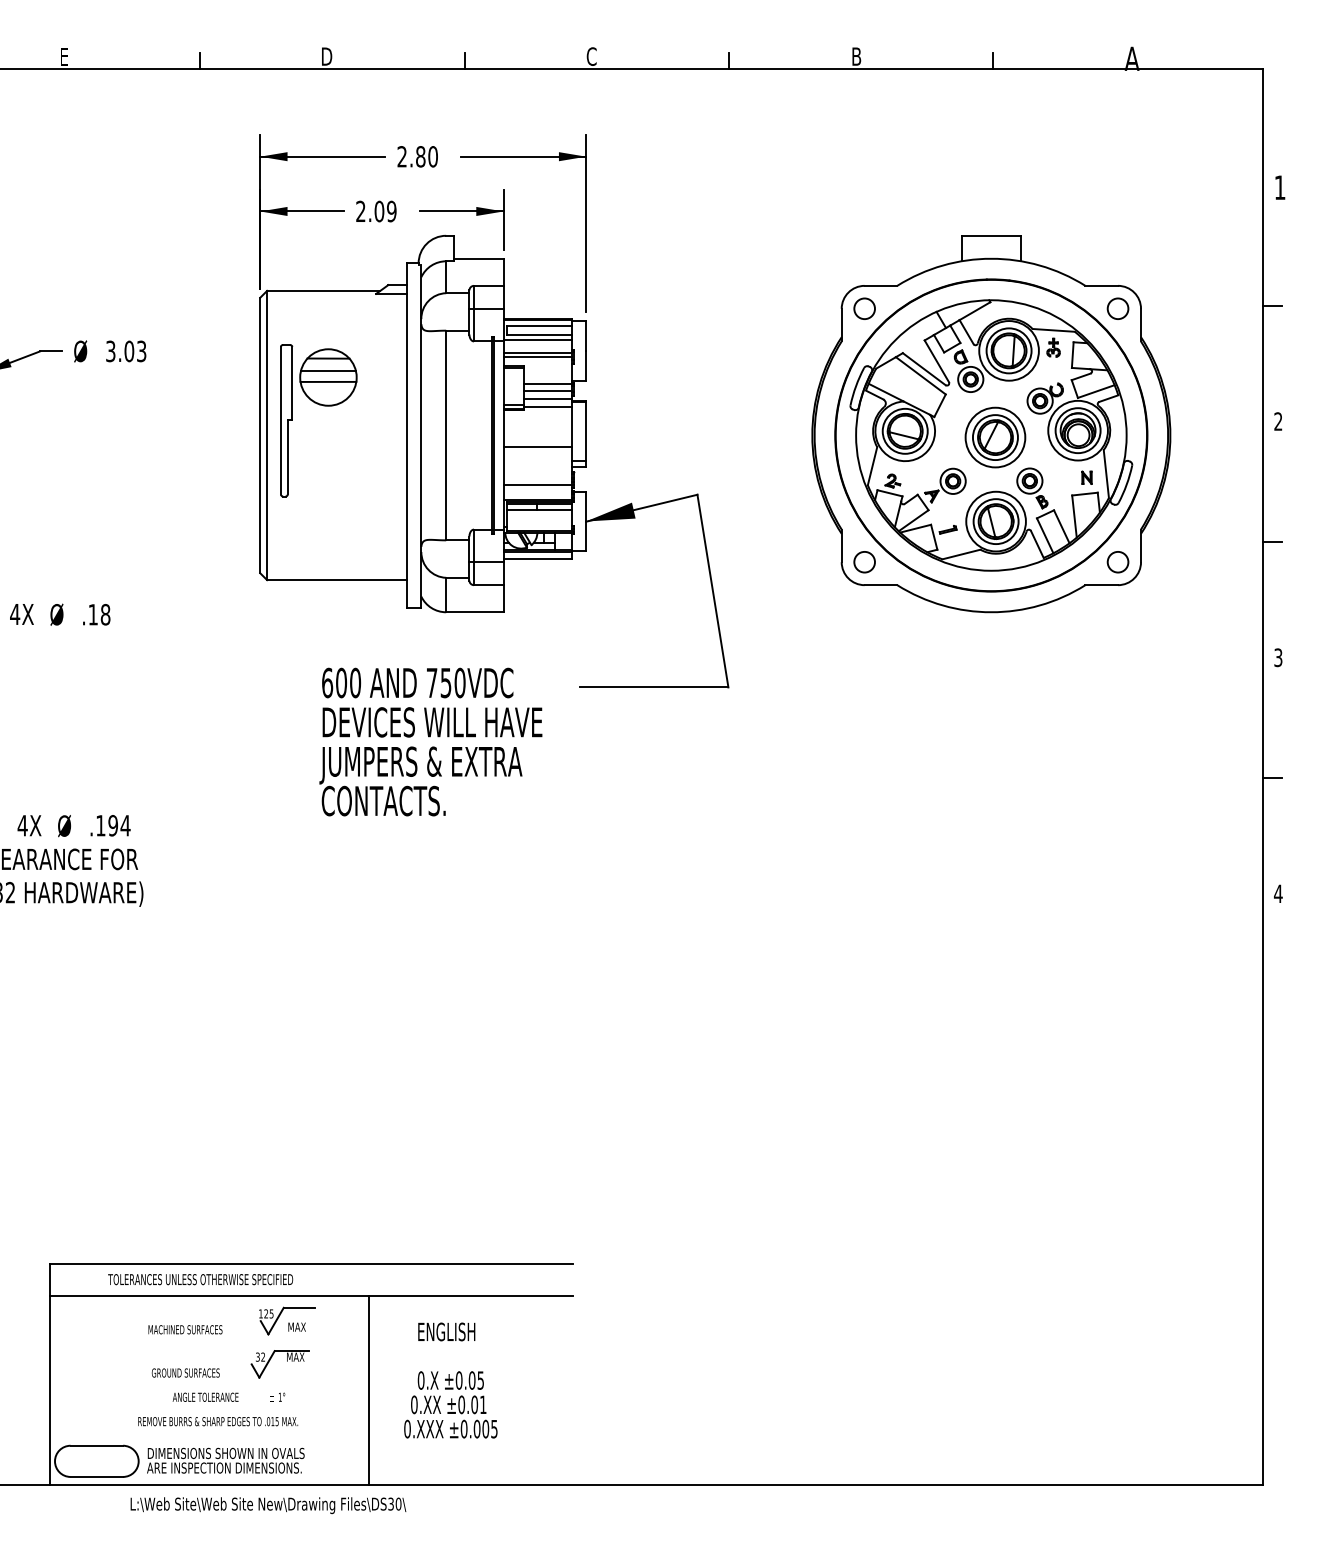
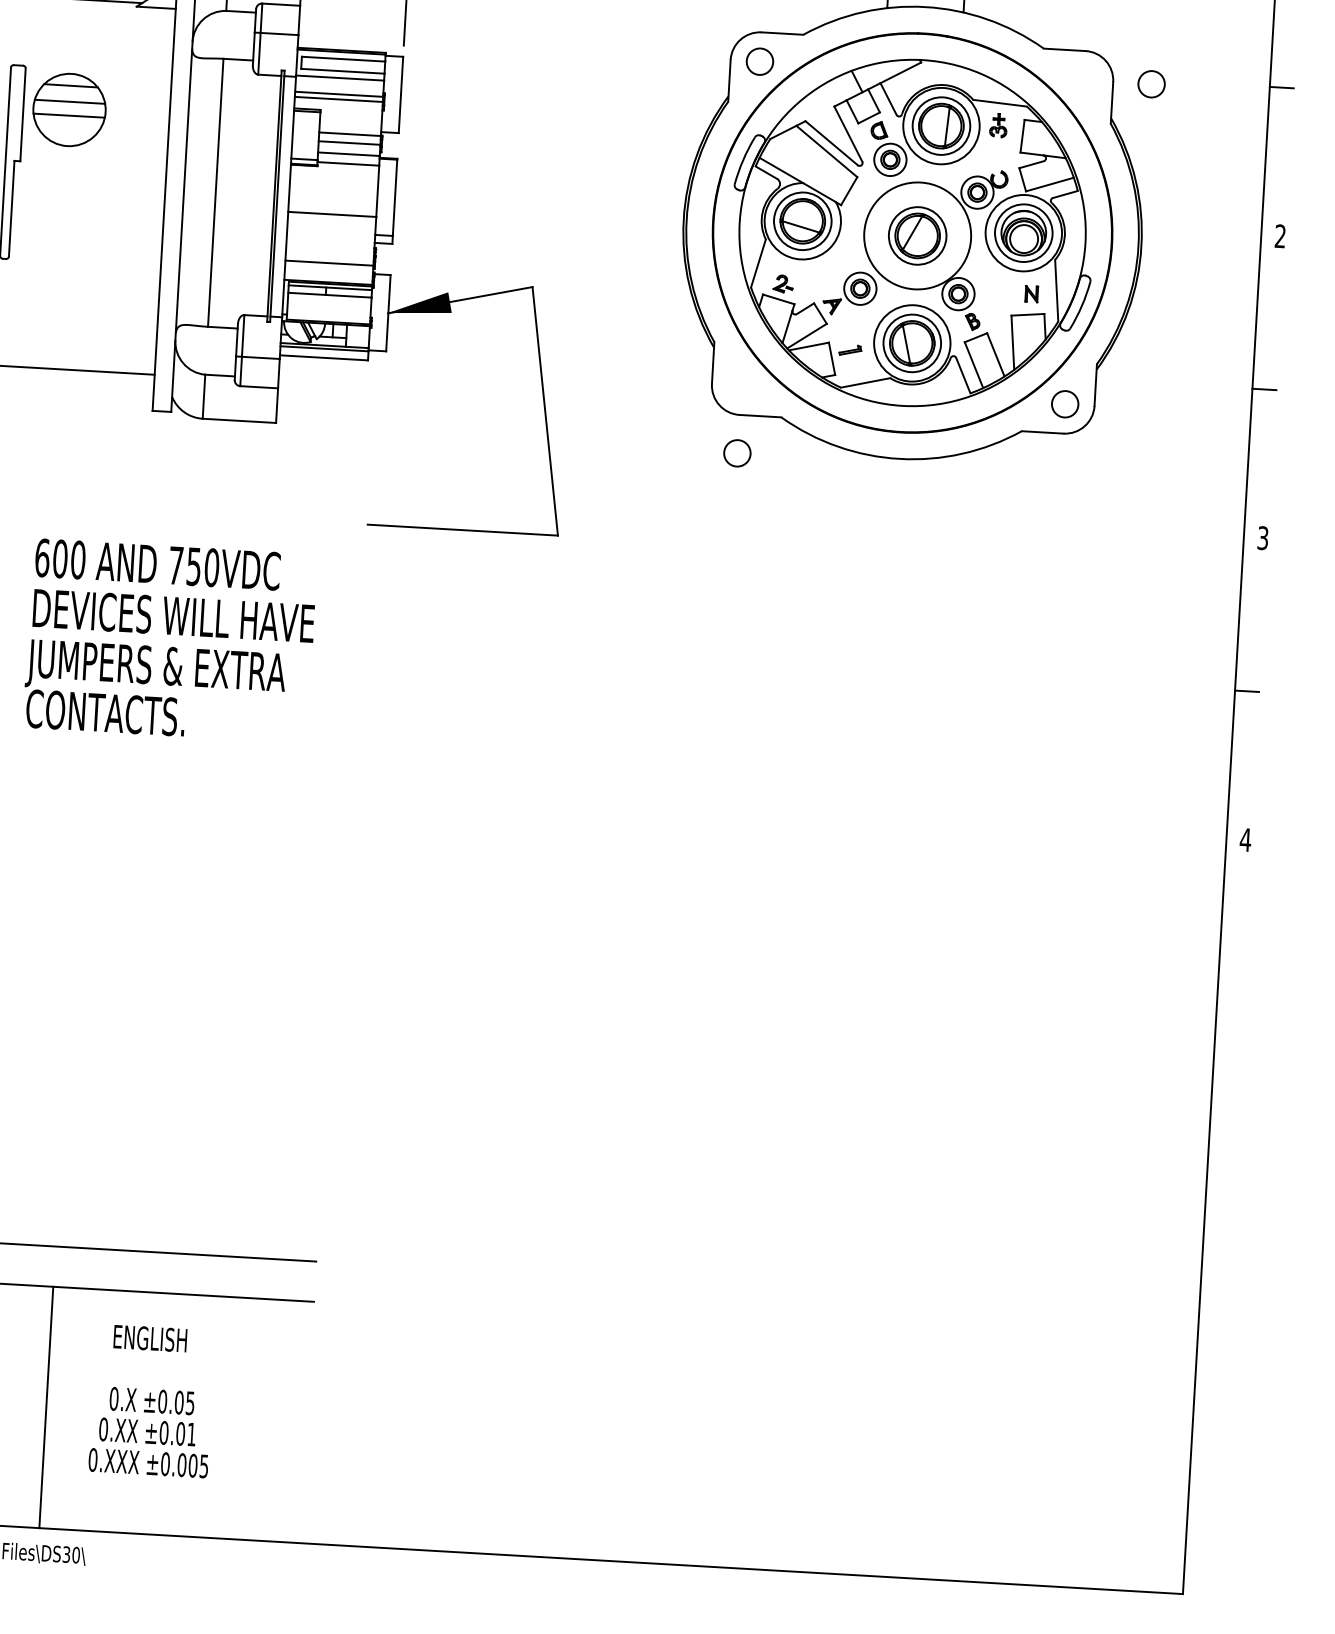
circle: (1117, 308) -> (1150, 83), moved
circle: (995, 437) -> (917, 235), size x1.4
circle: (864, 562) -> (737, 453), moved
text: (430, 741) -> (169, 640), moved

